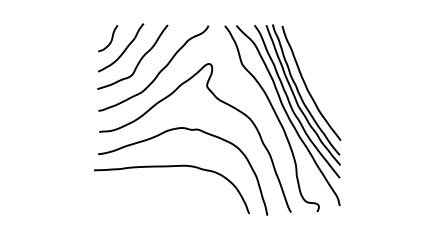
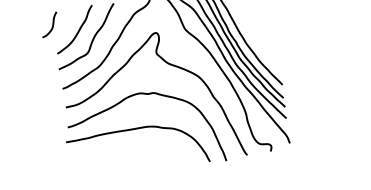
part: (108, 38) -> (49, 24), moved

